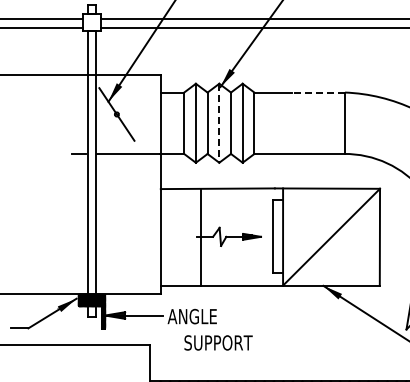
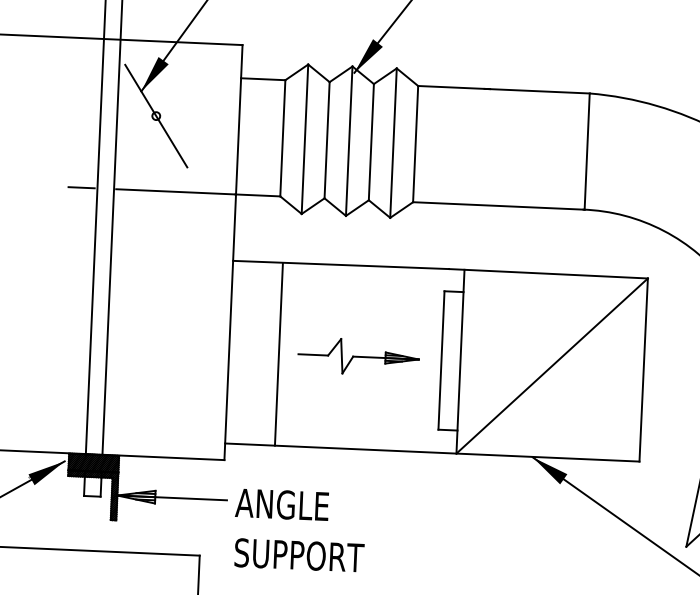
line: (317, 92) -> (537, 91), dashed -> solid
line: (219, 123) -> (349, 141), dashed -> solid
line: (201, 237) -> (279, 354), moved
text: (218, 342) -> (299, 554), moved

